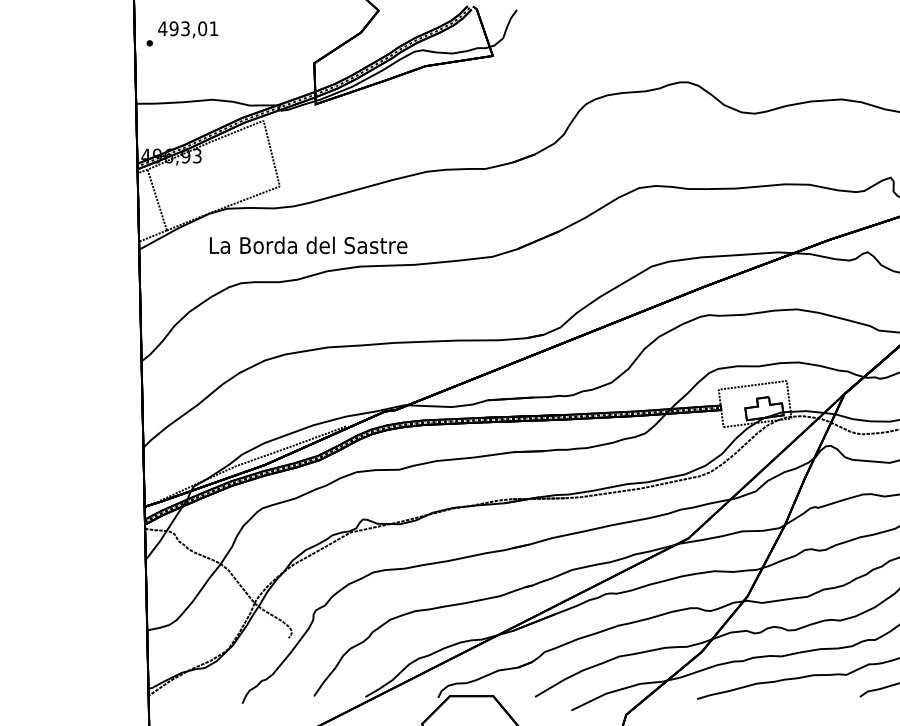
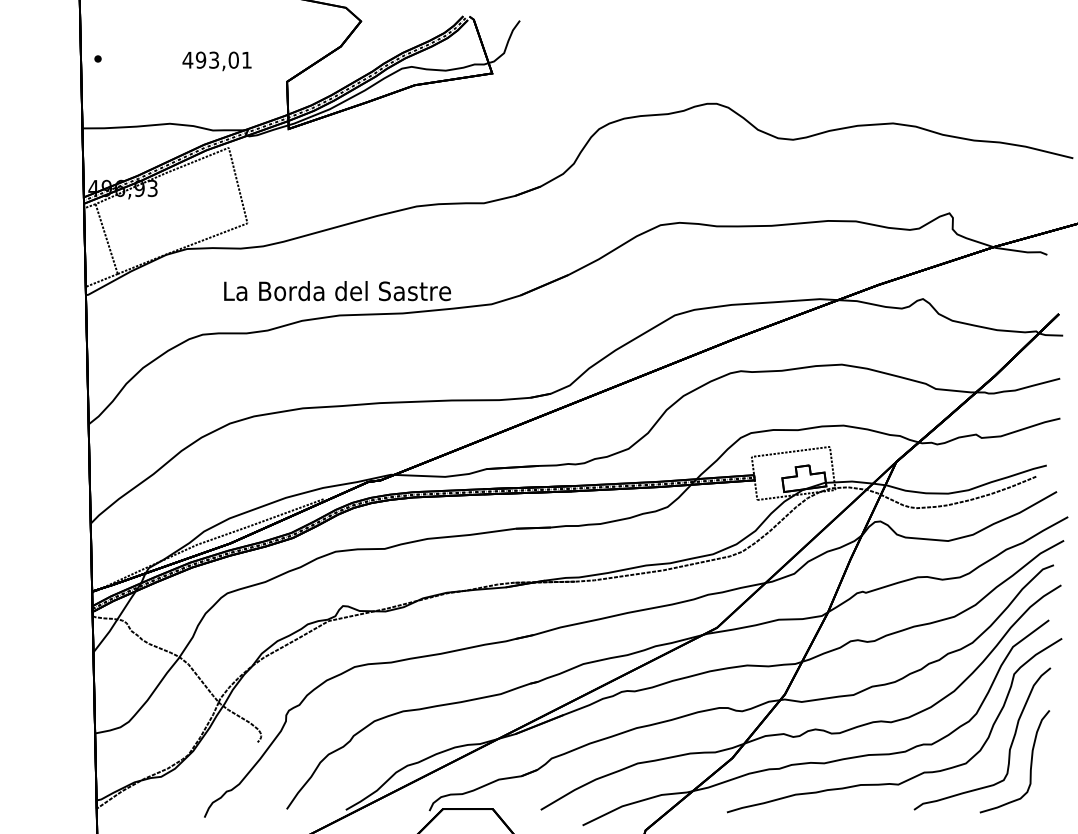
text: (187, 29) -> (216, 61), moved
text: (308, 245) -> (337, 291), moved

